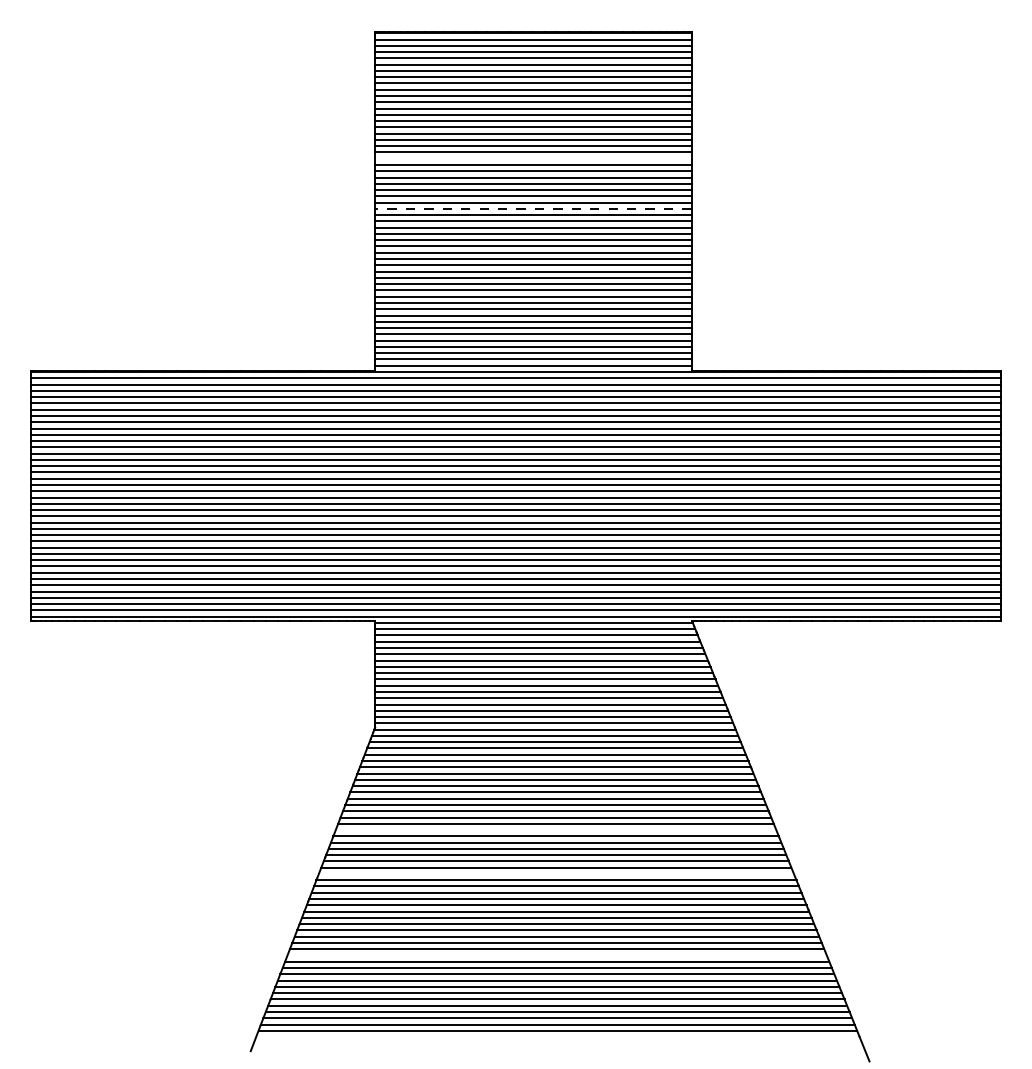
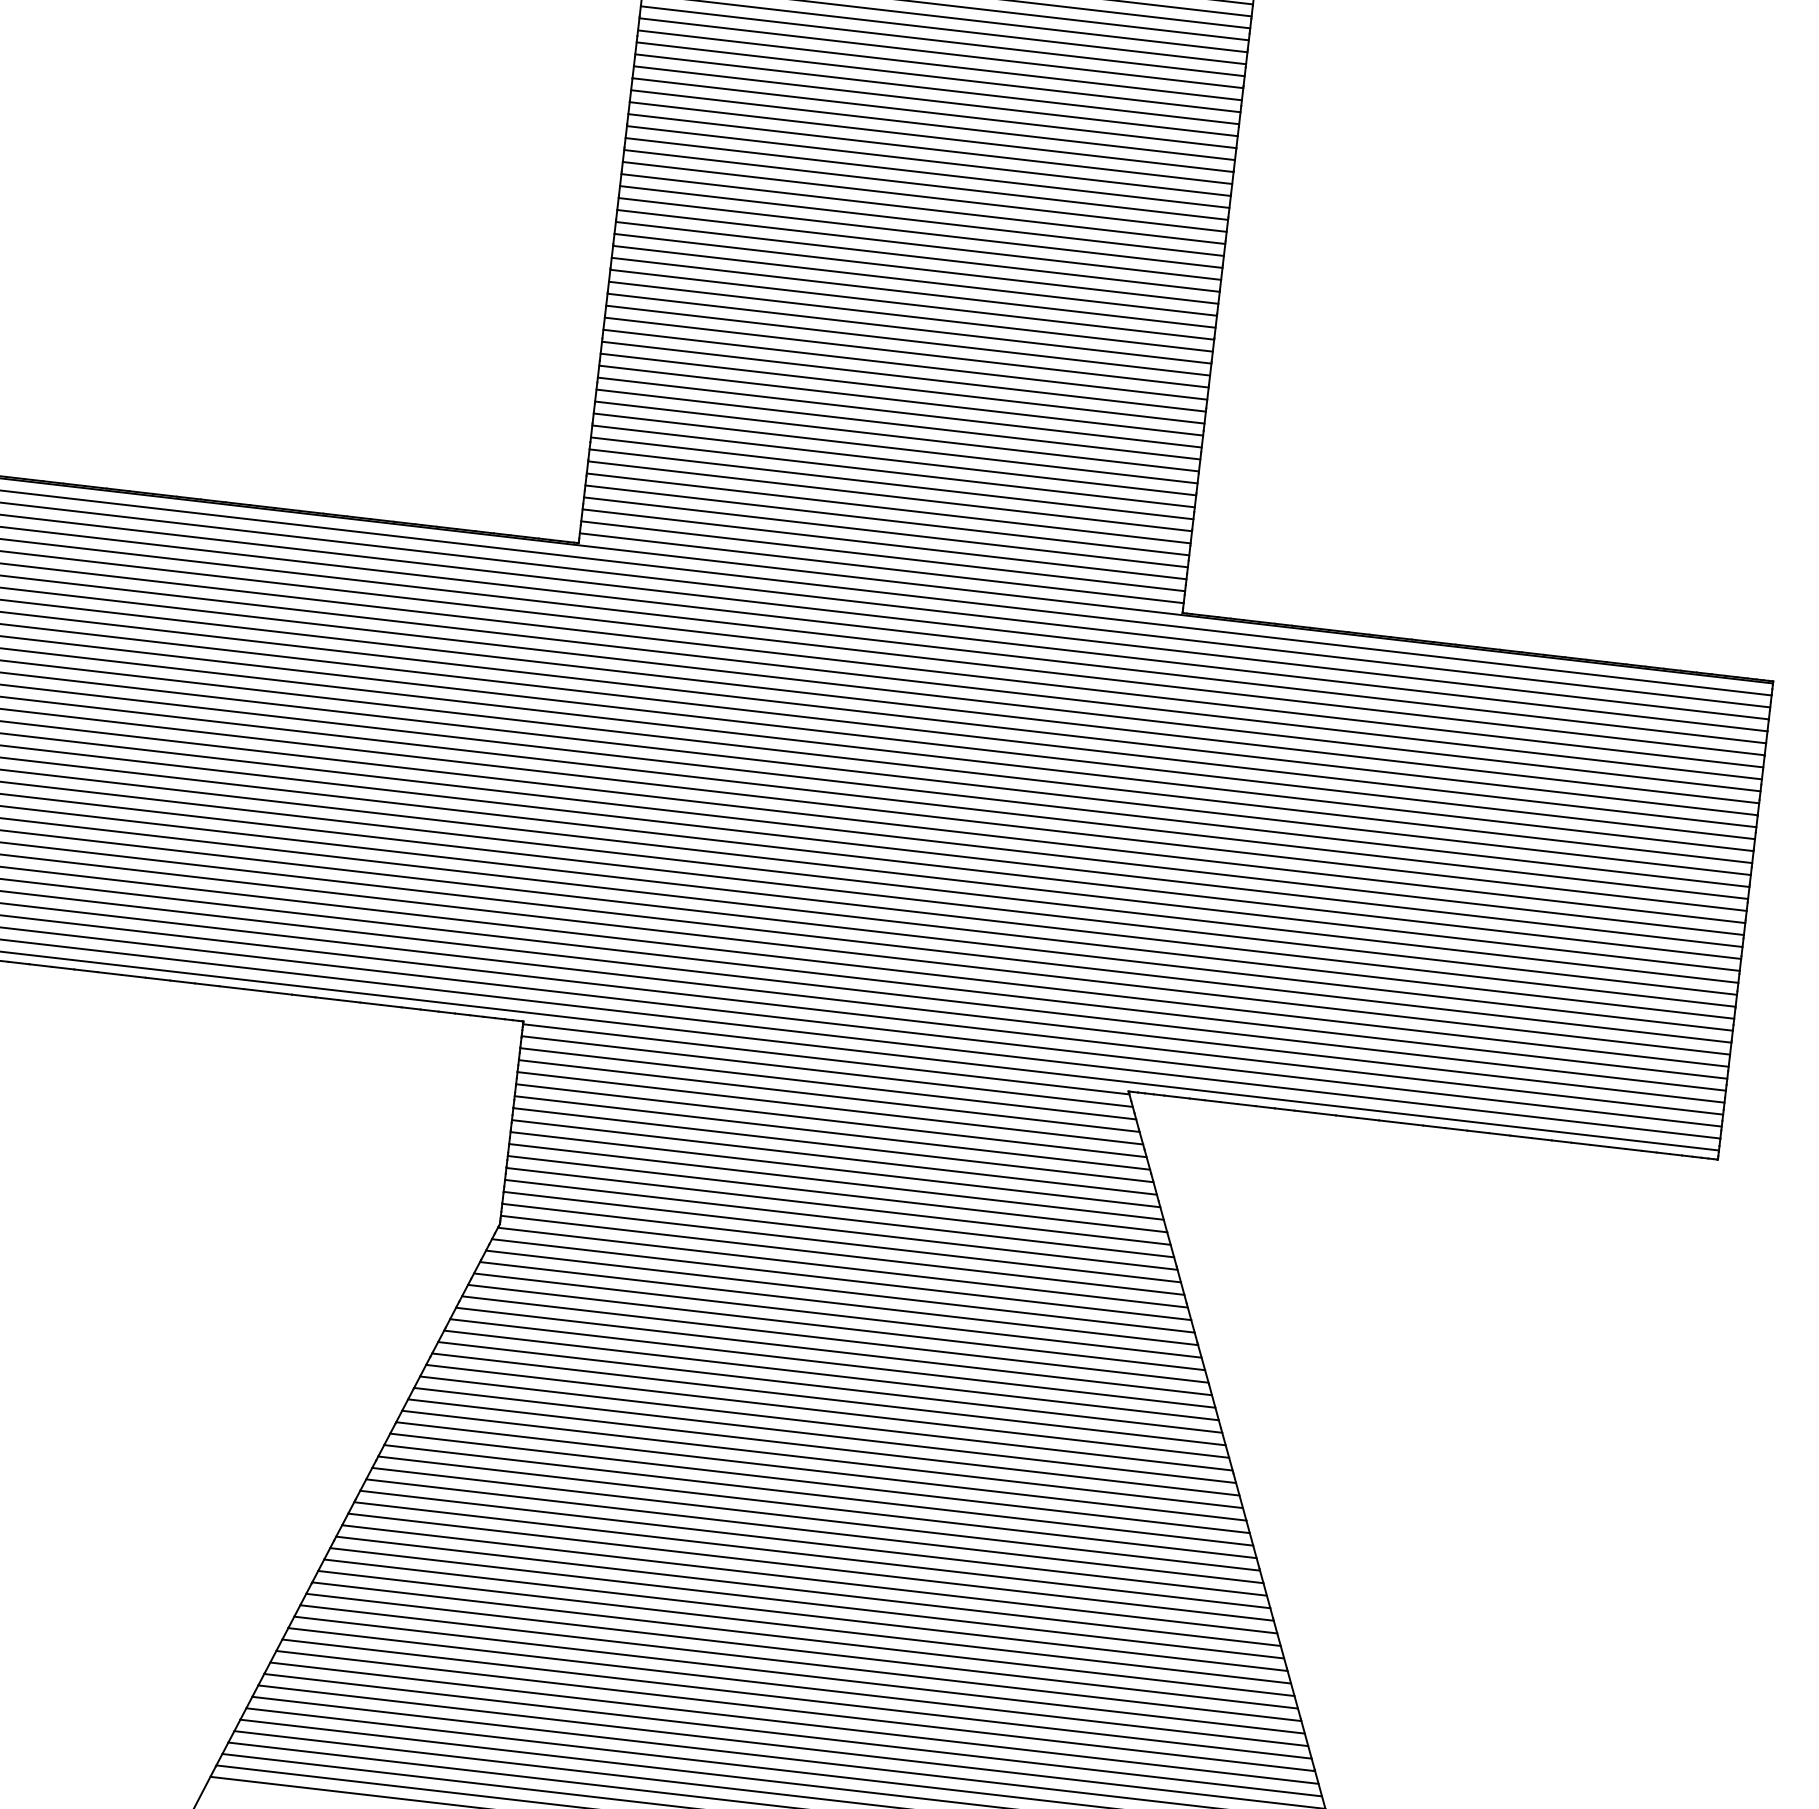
line: (533, 158) -> (927, 172), added
line: (532, 208) -> (914, 267), dashed -> solid
line: (555, 830) -> (821, 1460), added
line: (555, 873) -> (811, 1542), added
line: (556, 955) -> (795, 1698), added

